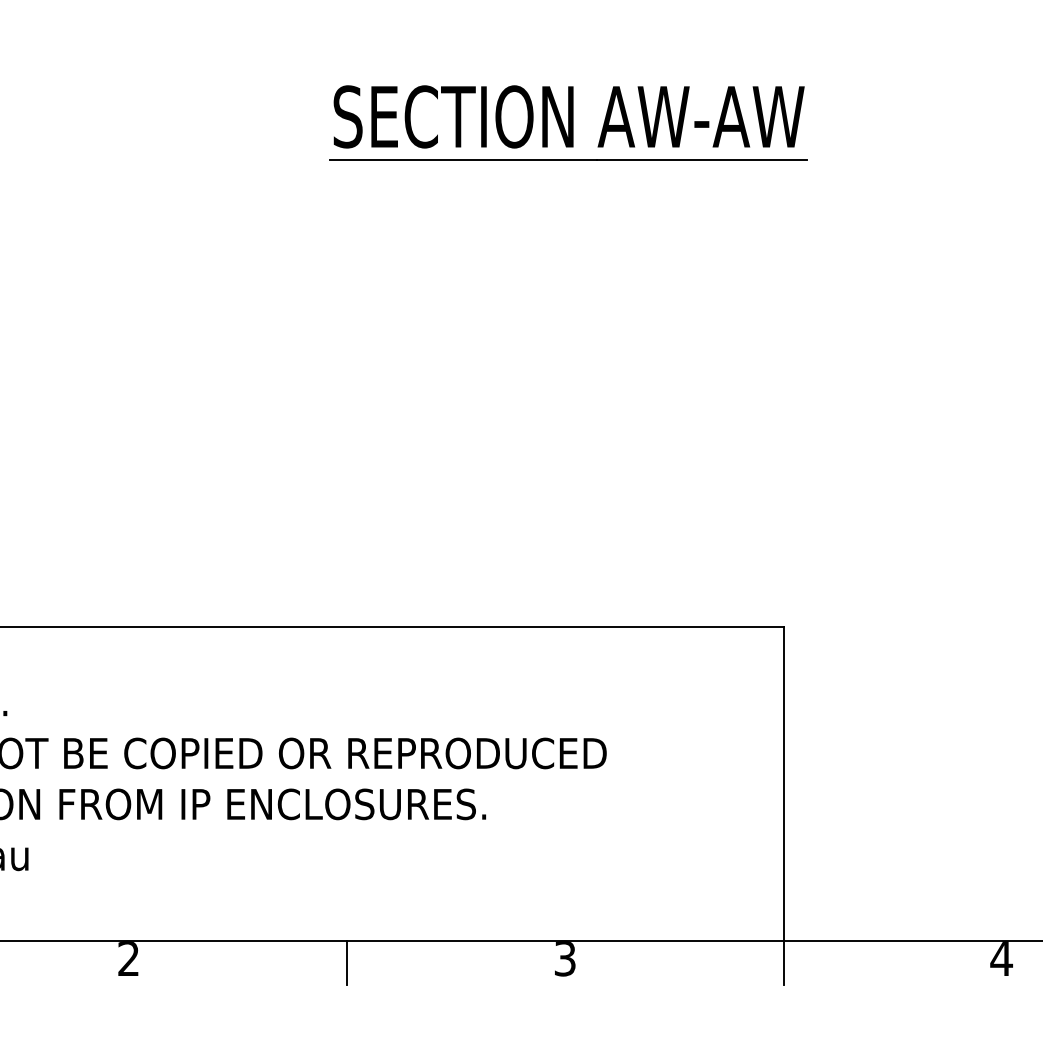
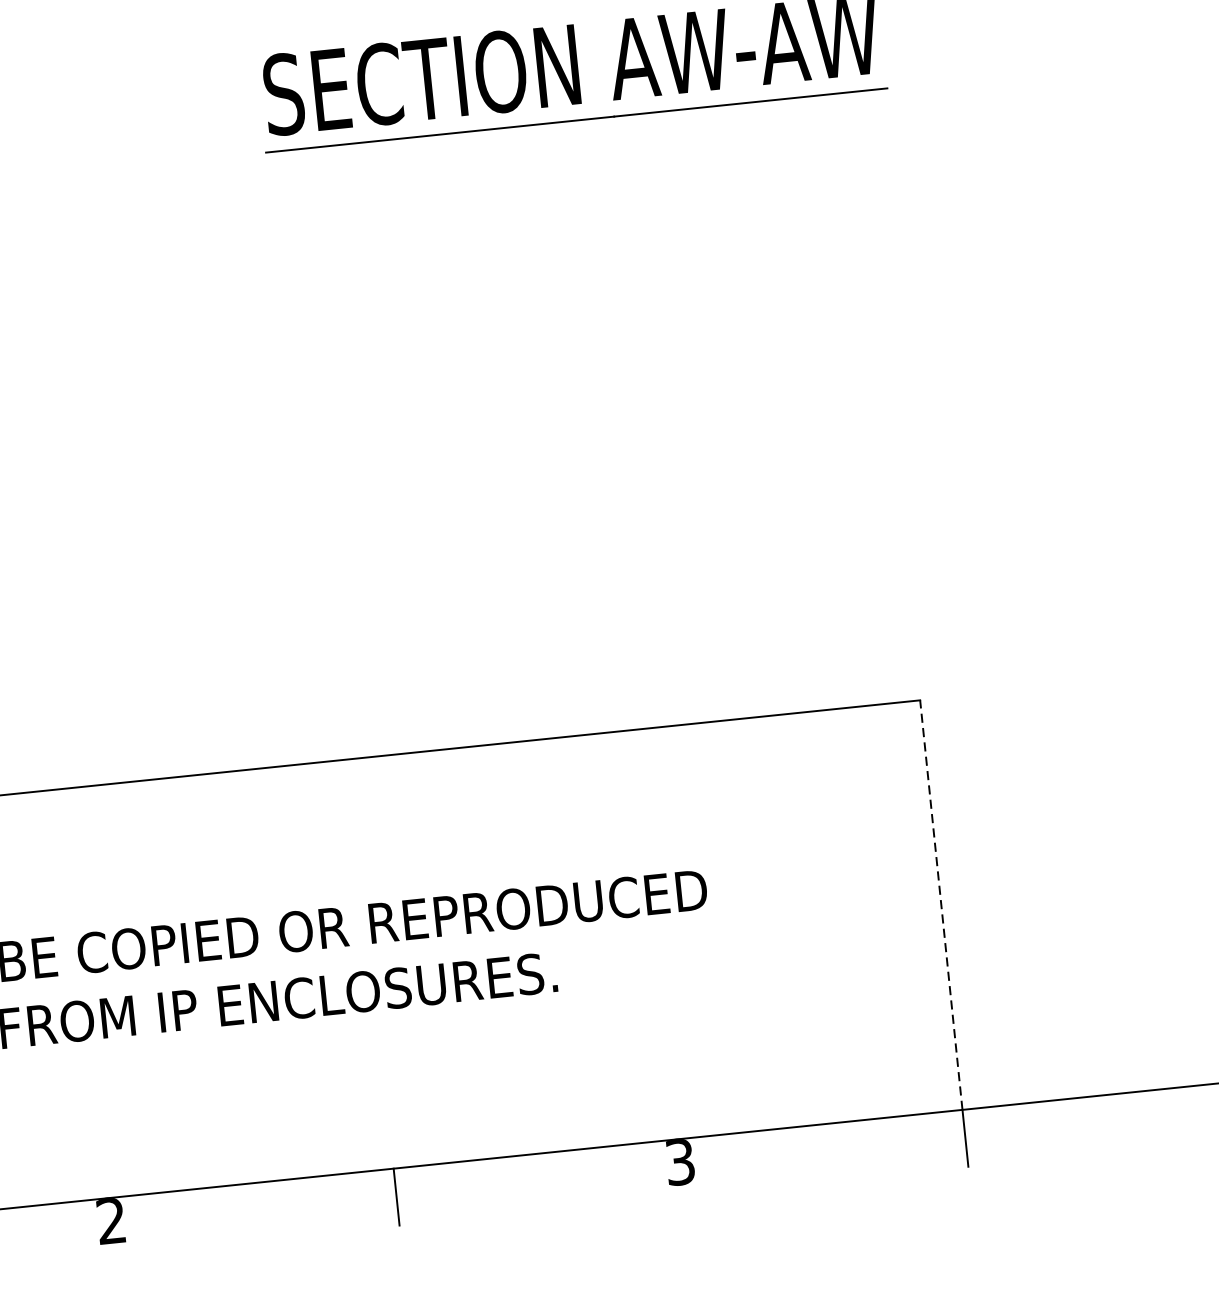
line: (783, 783) -> (941, 904), solid -> dashed

